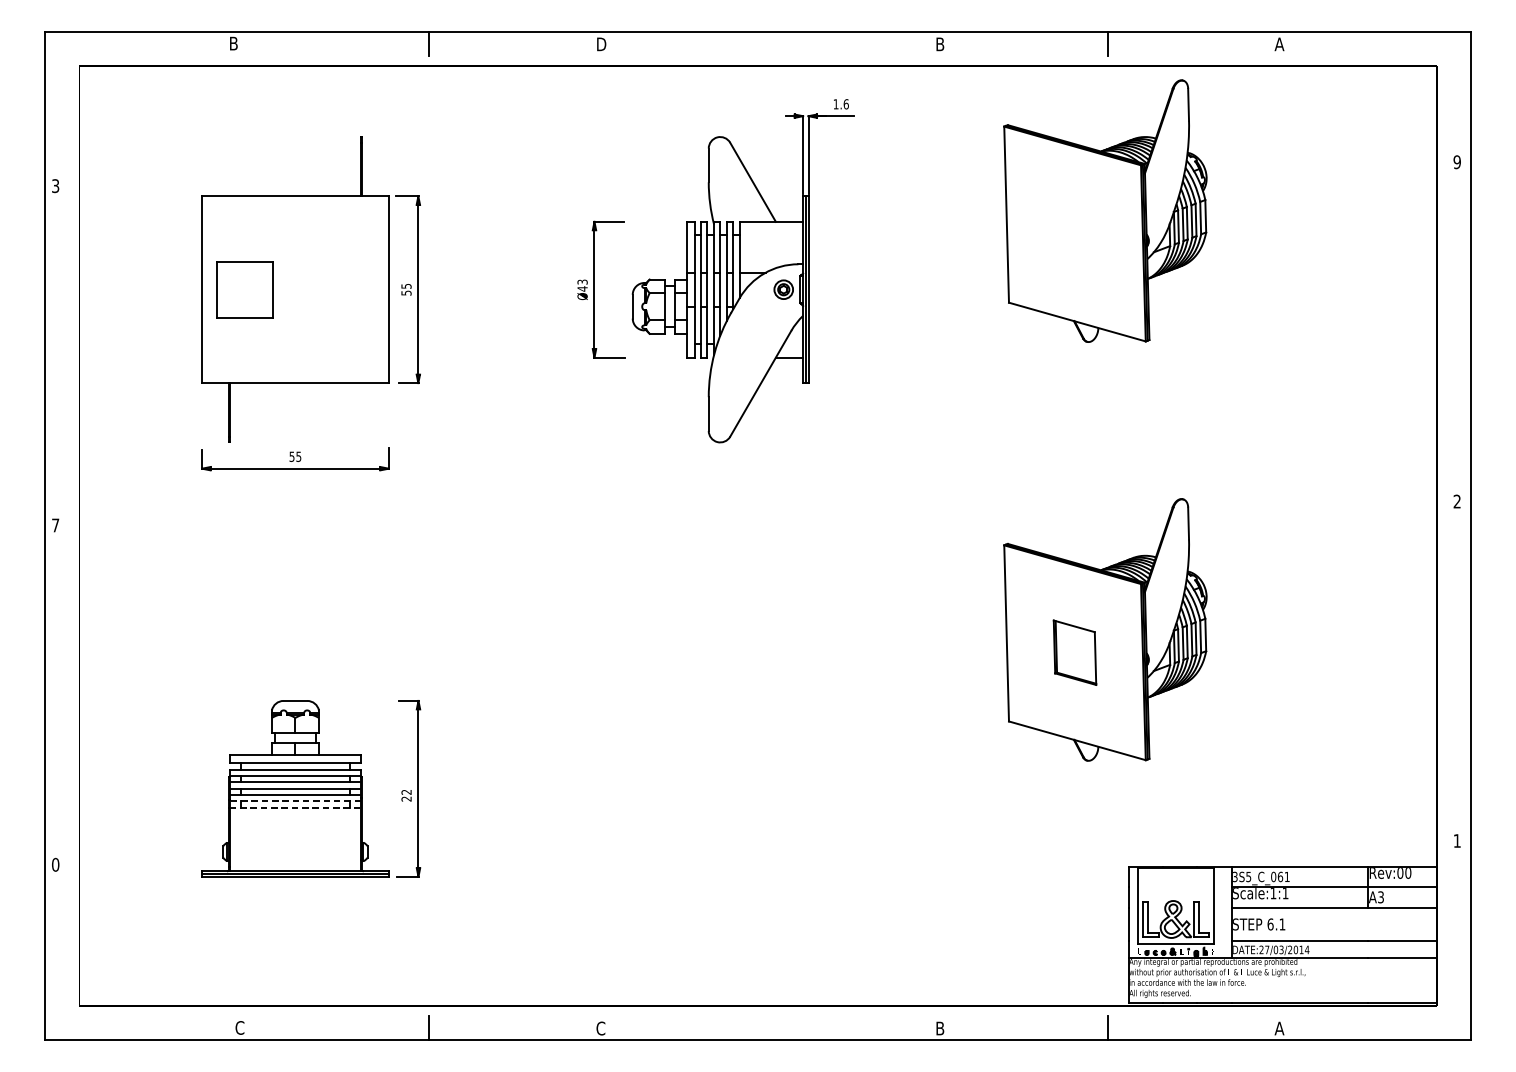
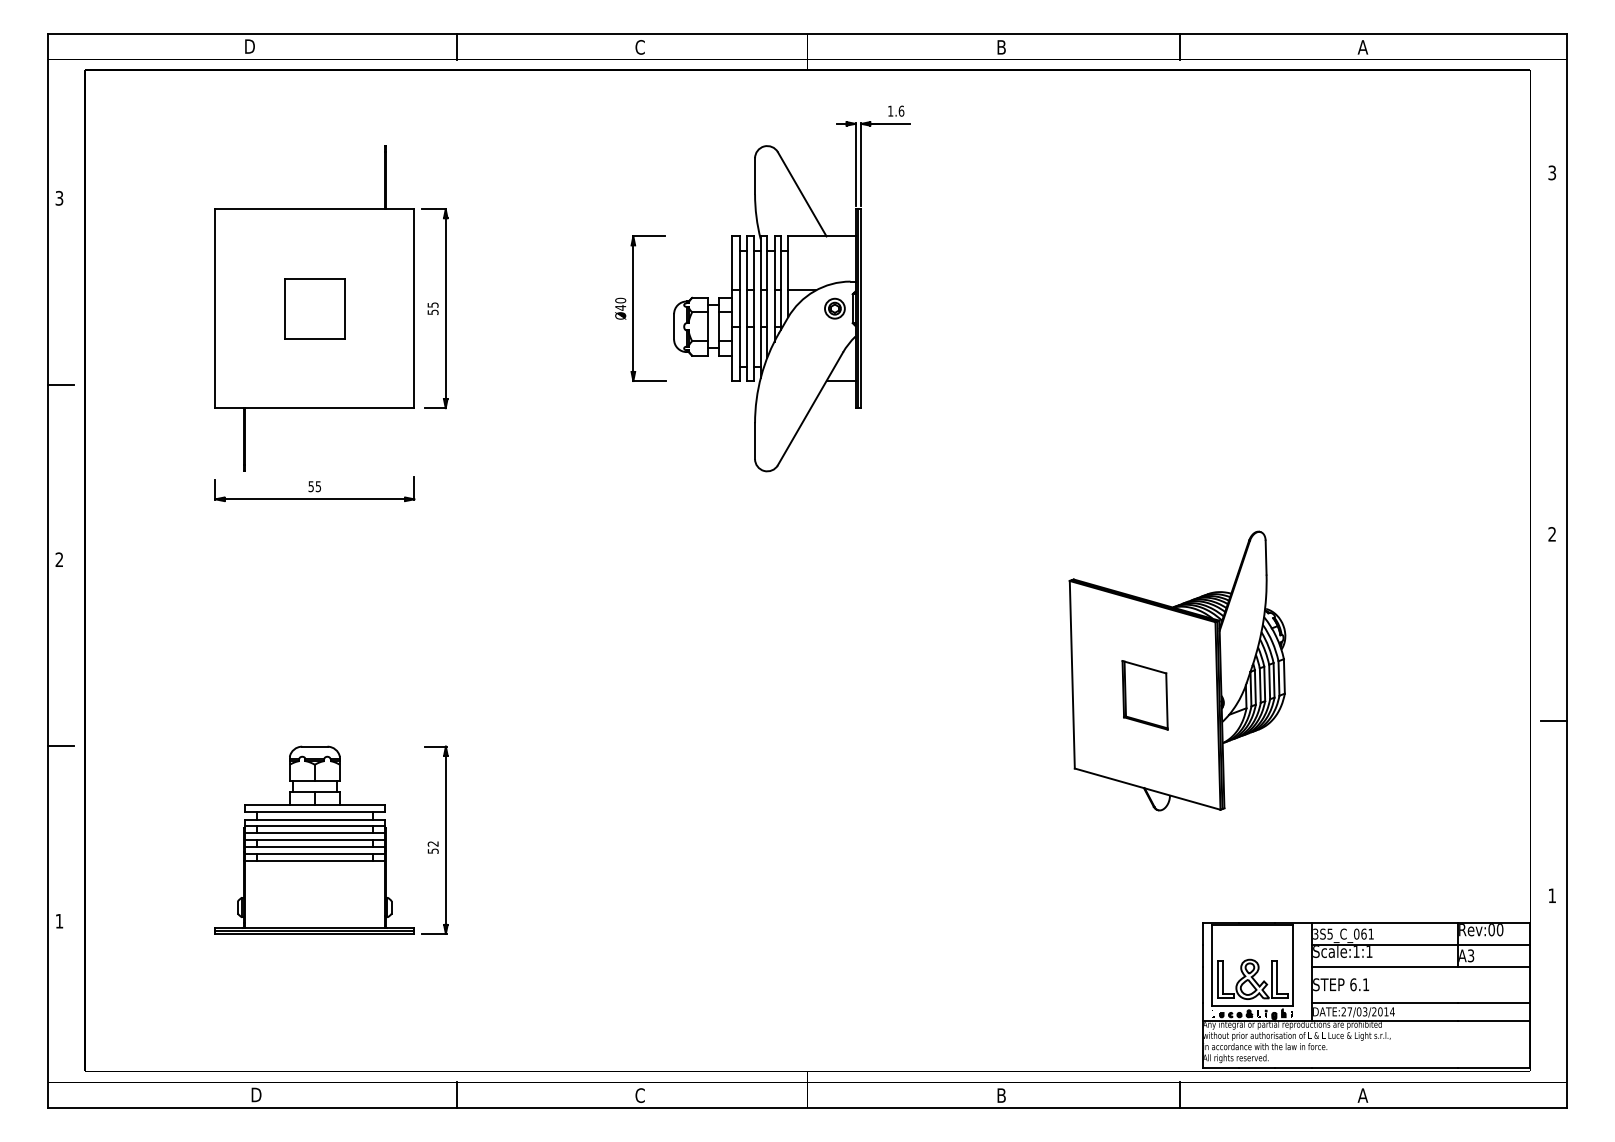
text: (235, 43) -> (250, 46), B -> D
text: (601, 44) -> (640, 47), D -> C
text: (1457, 161) -> (1552, 172), 9 -> 3
part: (1105, 210) -> (1177, 224), removed
text: (582, 282) -> (620, 300), Ø43 -> Ø40
part: (244, 289) -> (314, 308), moved
line: (56, 360) -> (60, 384), added
text: (55, 525) -> (59, 559), 7 -> 2
line: (1458, 677) -> (1553, 721), added
line: (56, 700) -> (60, 746), added
text: (405, 798) -> (432, 850), 22 -> 52
line: (295, 801) -> (314, 853), dashed -> solid
line: (295, 807) -> (314, 860), dashed -> solid
text: (55, 864) -> (59, 920), 0 -> 1
text: (240, 1027) -> (256, 1094), C -> D

